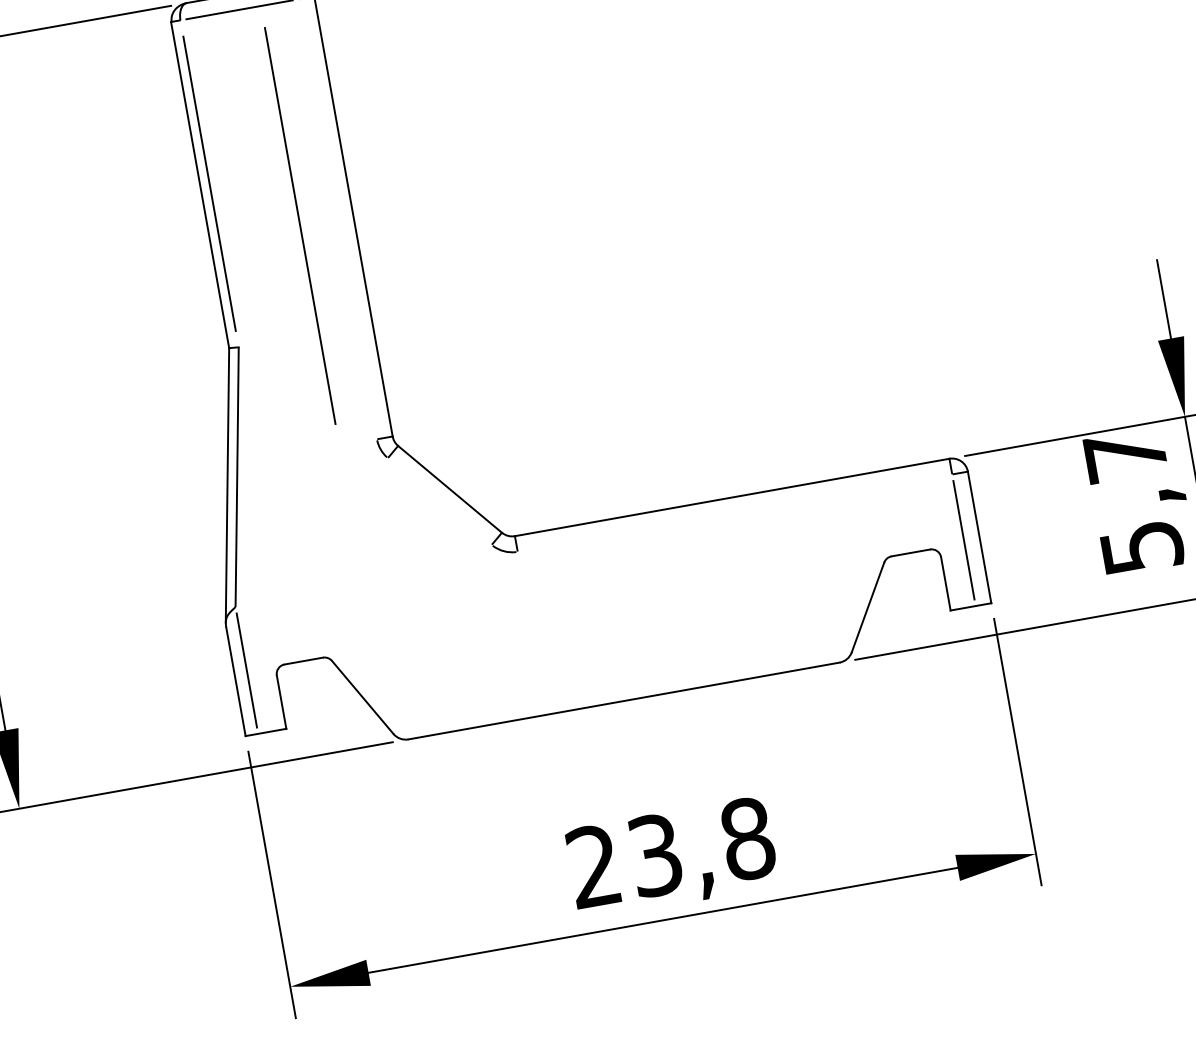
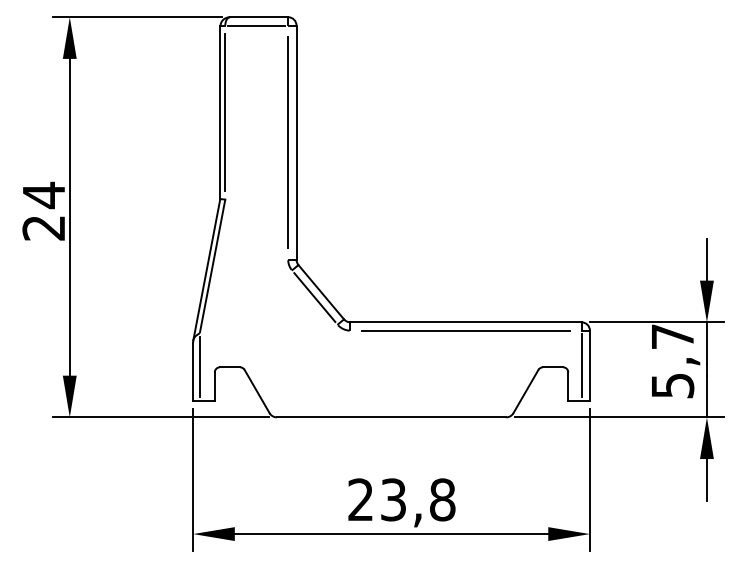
line: (298, 225) -> (287, 142), moved
line: (439, 501) -> (314, 297), added
line: (733, 512) -> (465, 330), added

